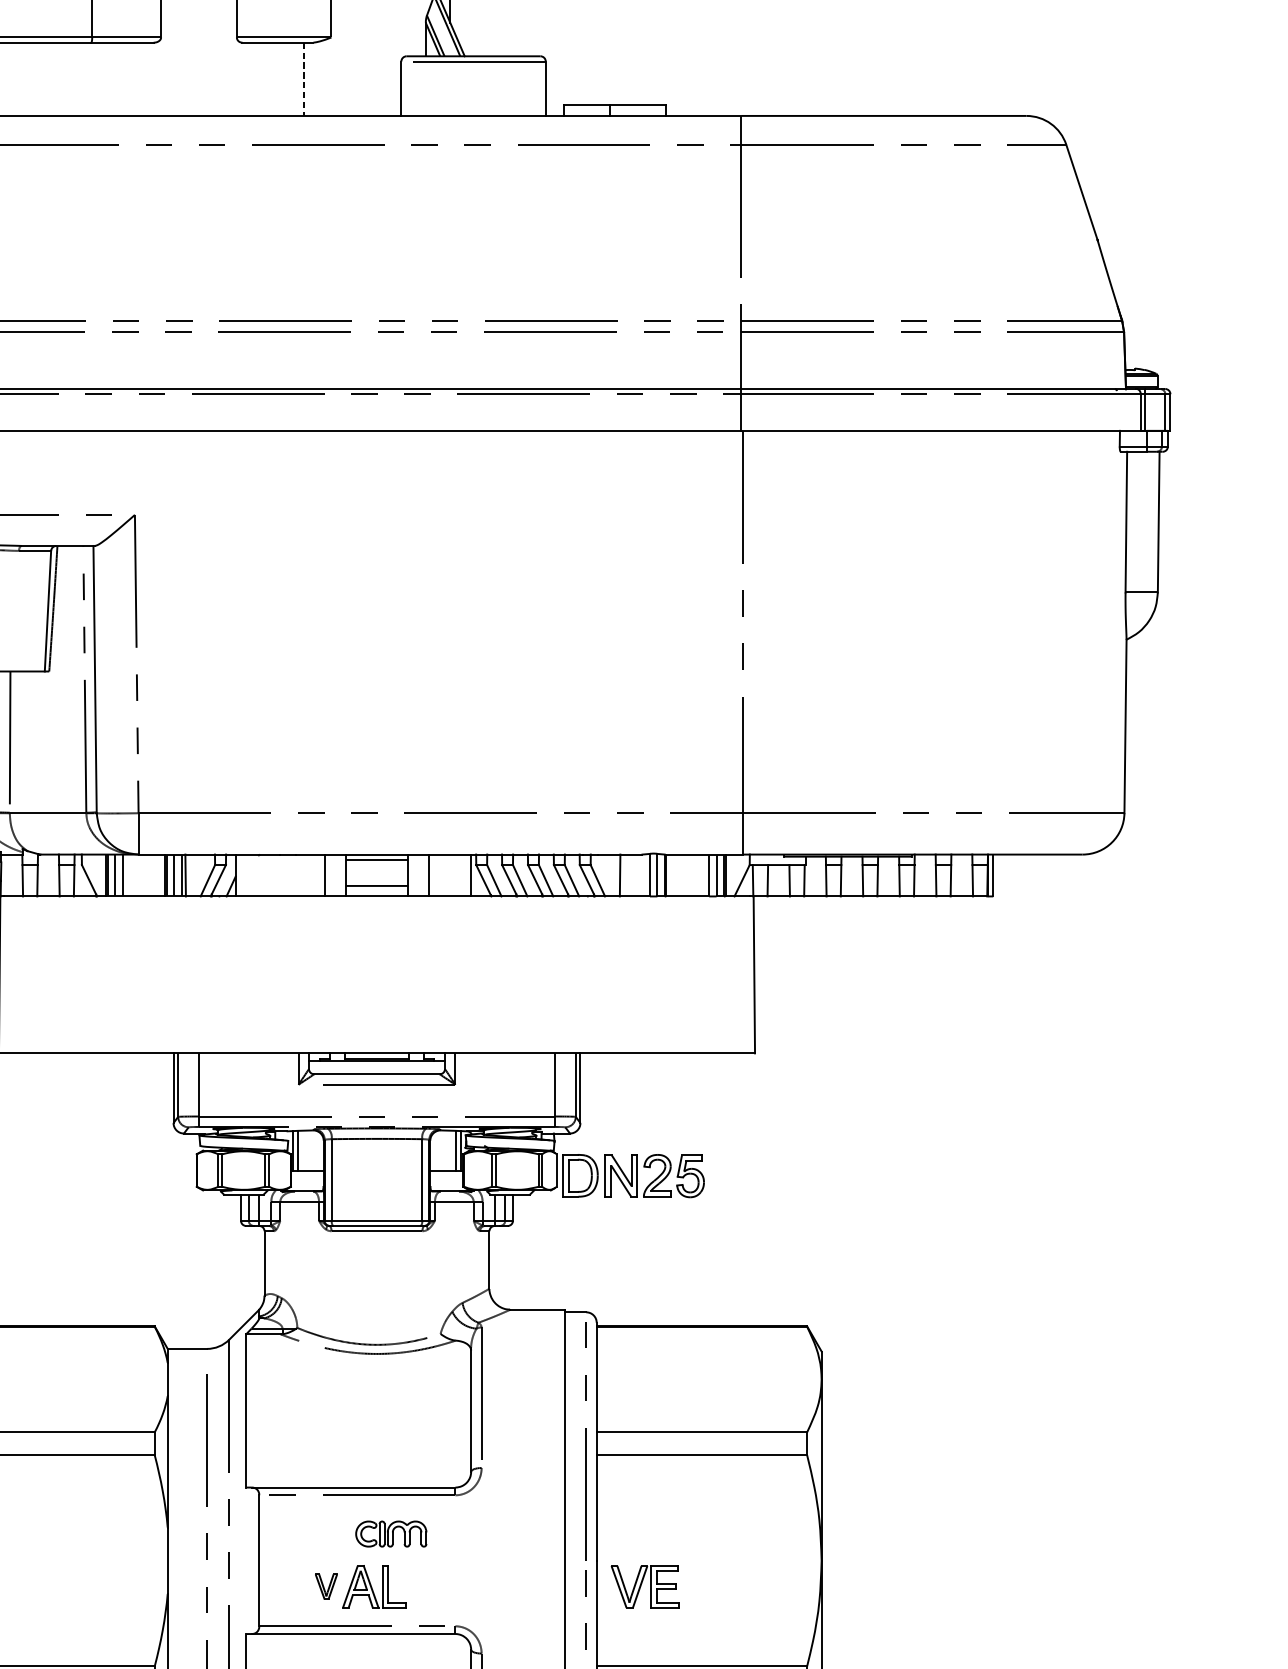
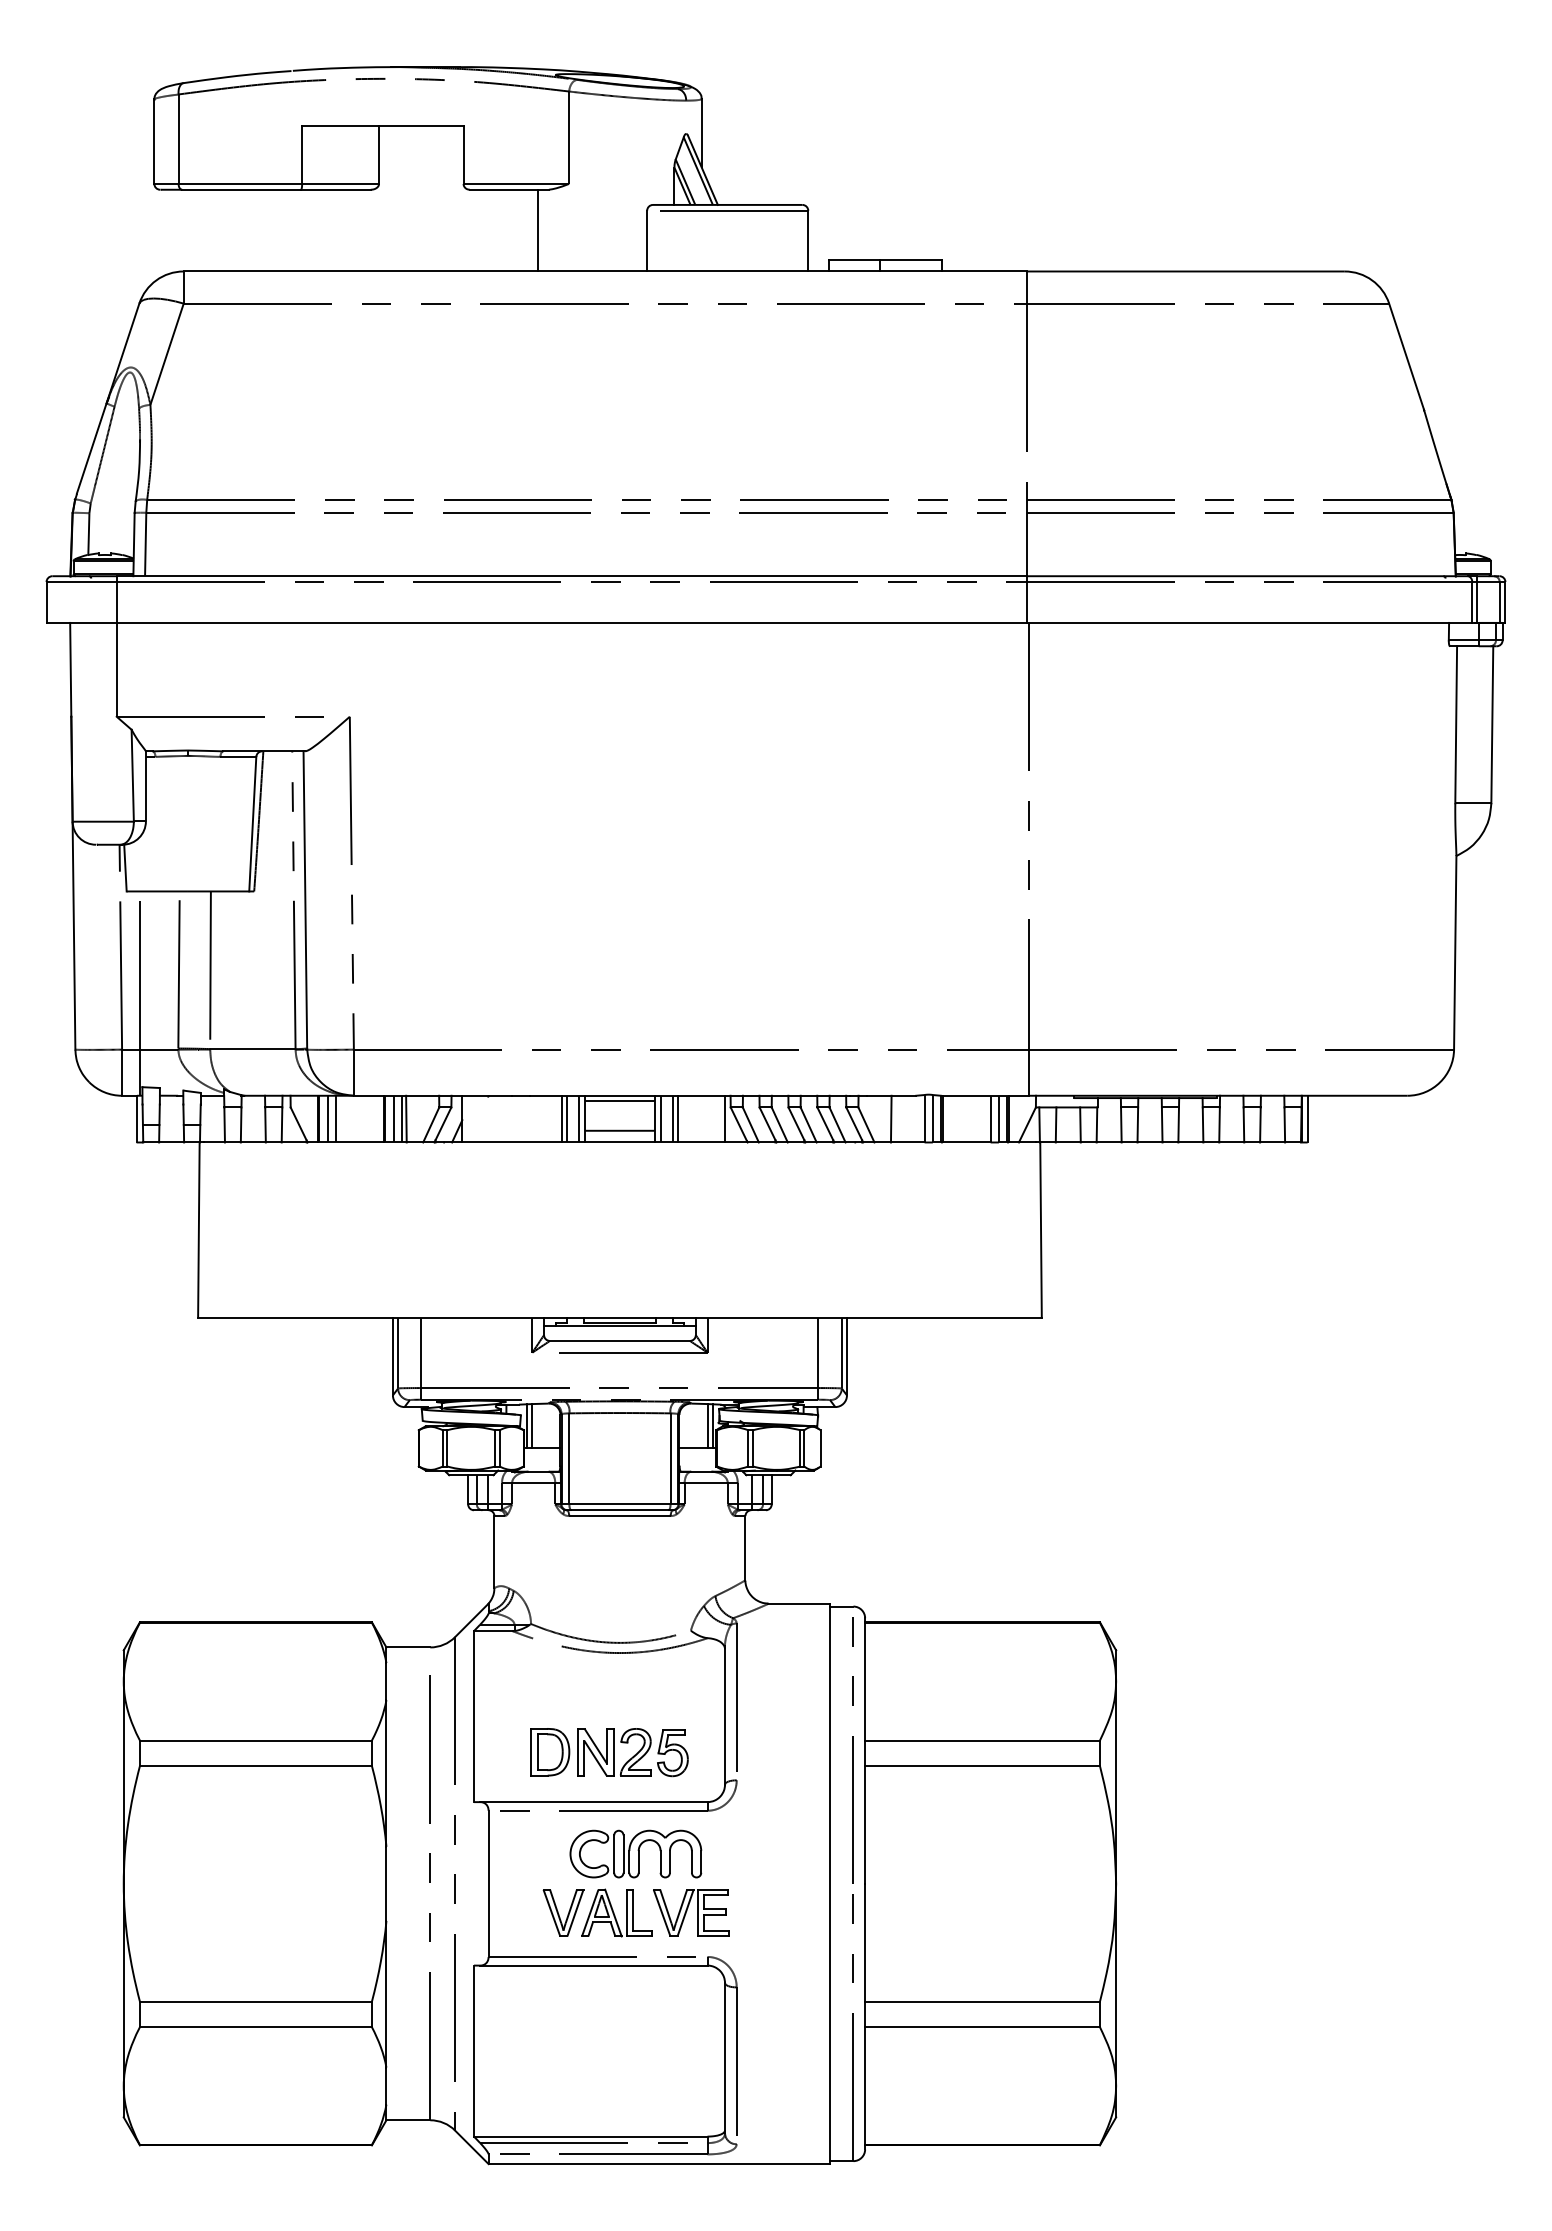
line: (304, 79) -> (538, 230), dashed -> solid
line: (329, 874) -> (567, 1118), added
line: (340, 874) -> (579, 1118), added
line: (413, 874) -> (660, 1118), added
line: (424, 874) -> (672, 1118), added
part: (633, 1176) -> (609, 1752), moved
part: (390, 1533) -> (635, 1853), size x1.67
part: (326, 1586) -> (563, 1912), size x1.67
part: (645, 1586) -> (691, 1912), moved

